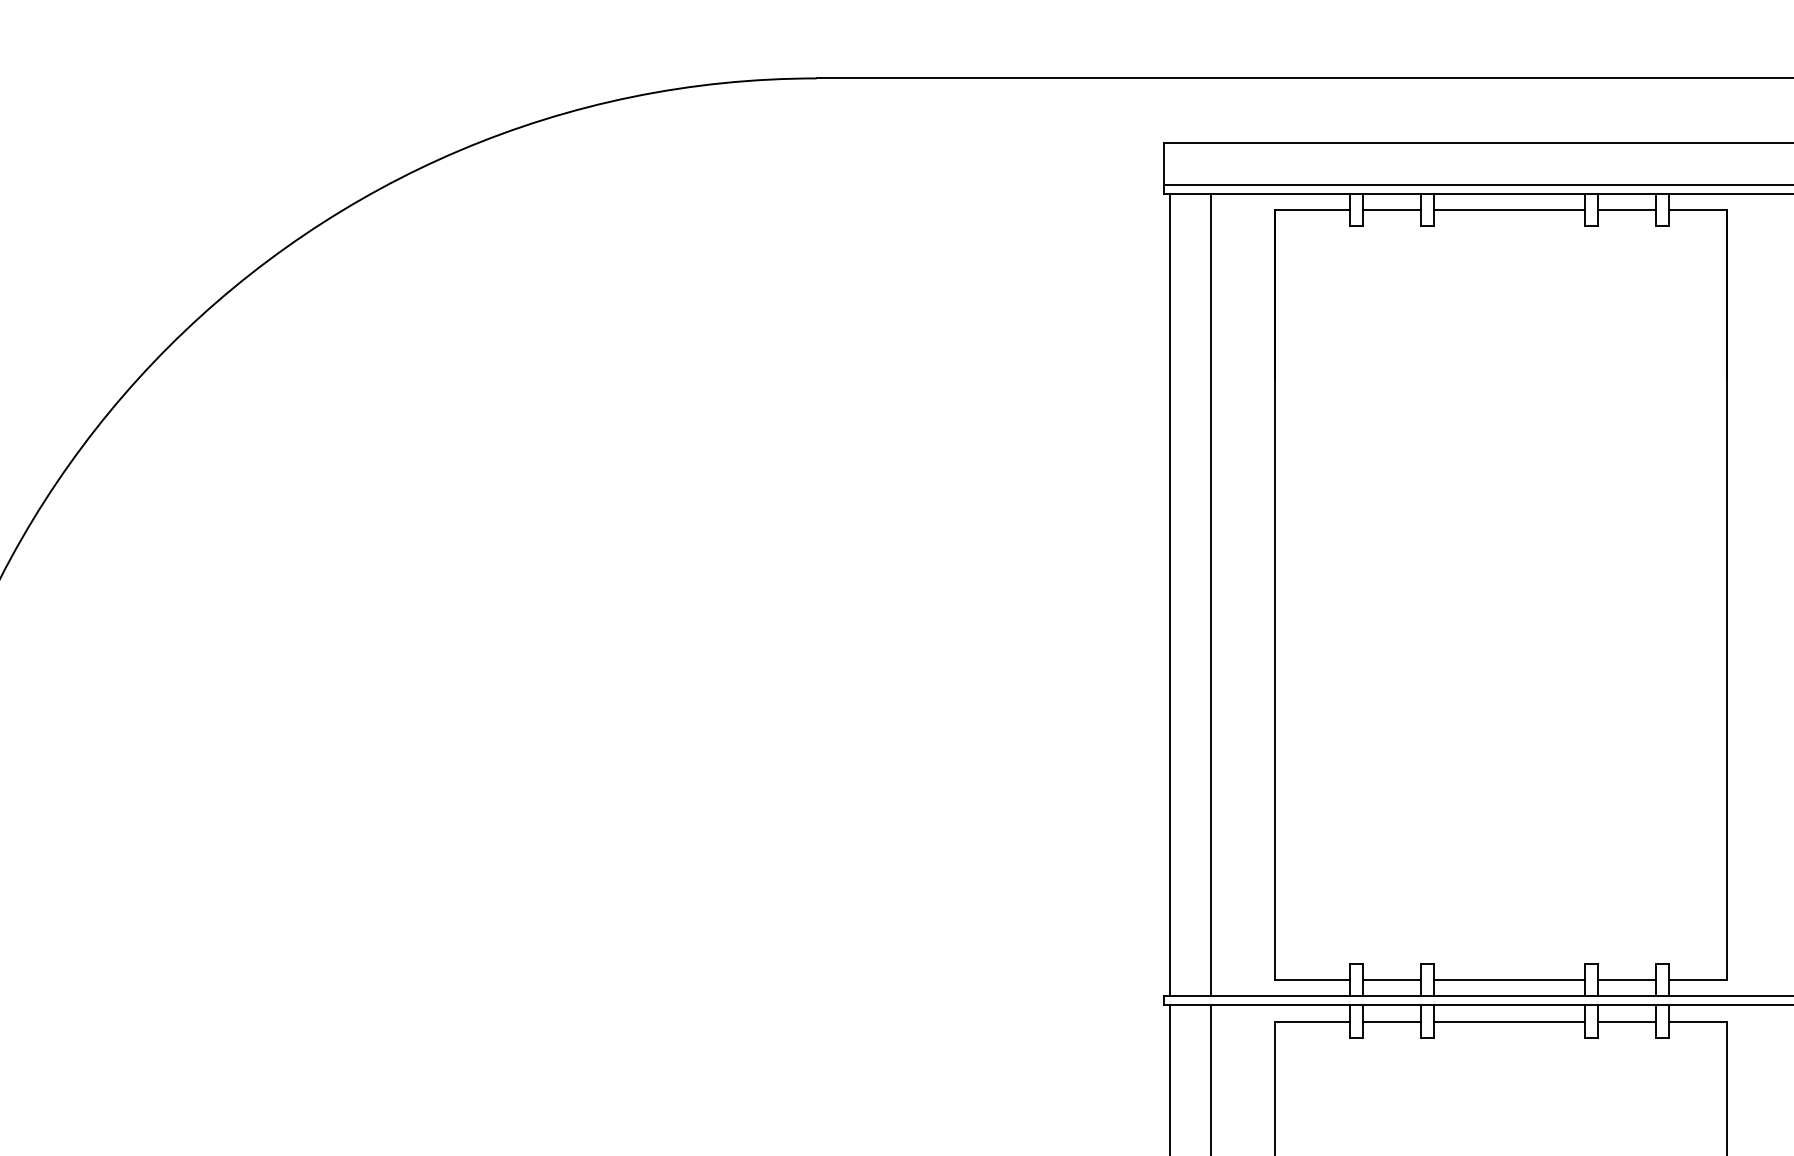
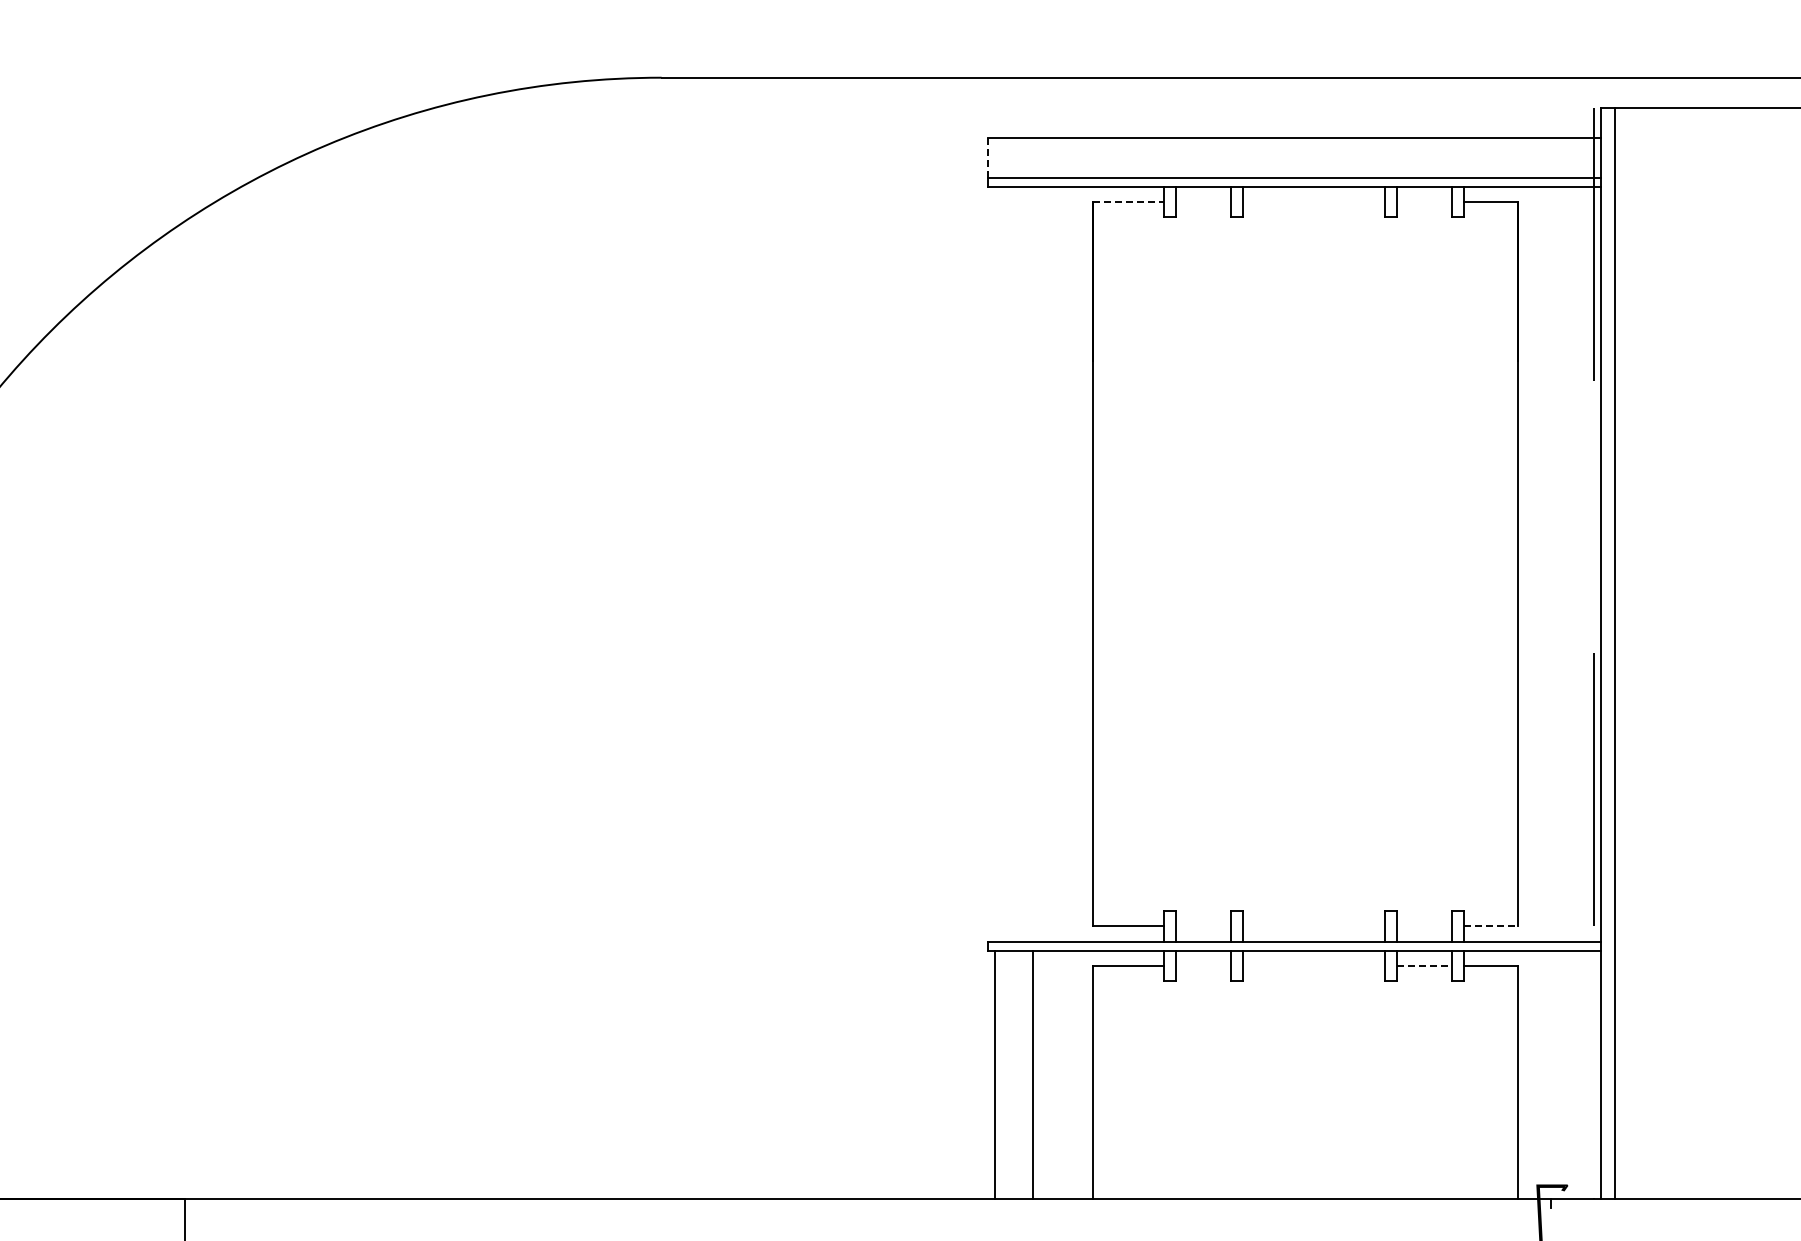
line: (1163, 163) -> (988, 157), solid -> dashed
line: (1313, 209) -> (1129, 201), solid -> dashed
line: (1392, 209) -> (1203, 201), removed
line: (1508, 209) -> (1313, 201), removed
line: (1626, 209) -> (1424, 201), removed
line: (1170, 594) -> (994, 563), removed
line: (1210, 594) -> (1032, 563), removed
line: (1392, 979) -> (1203, 926), removed
line: (1508, 979) -> (1313, 926), removed
line: (1626, 979) -> (1424, 926), removed
line: (1697, 979) -> (1491, 926), solid -> dashed
line: (1392, 1021) -> (1203, 965), removed
line: (1508, 1021) -> (1313, 965), removed
line: (1627, 1021) -> (1425, 965), solid -> dashed

